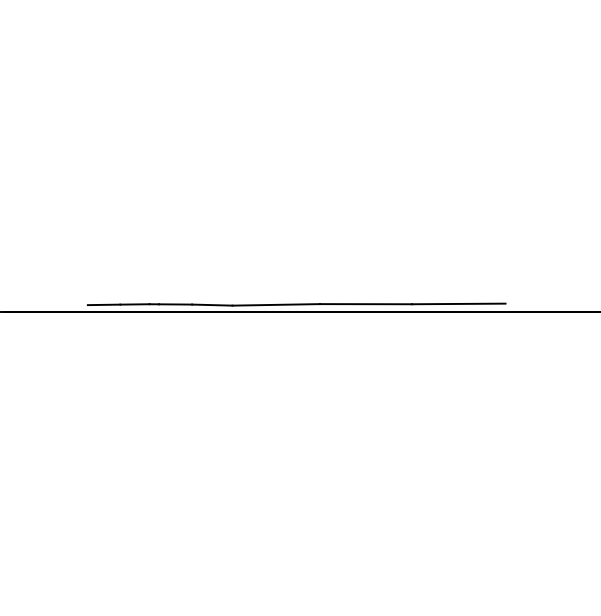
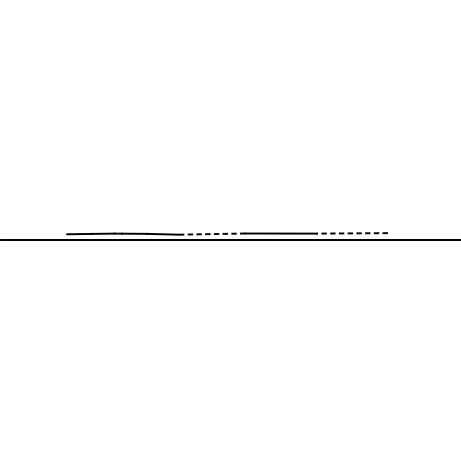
line: (458, 303) -> (351, 233), solid -> dashed
line: (276, 304) -> (212, 233), solid -> dashed

